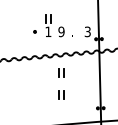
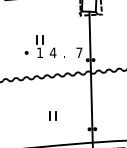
text: (60, 31) -> (52, 52), 9 -> 4
text: (87, 31) -> (79, 52), 3 -> 7
part: (60, 72) -> (52, 93), removed

